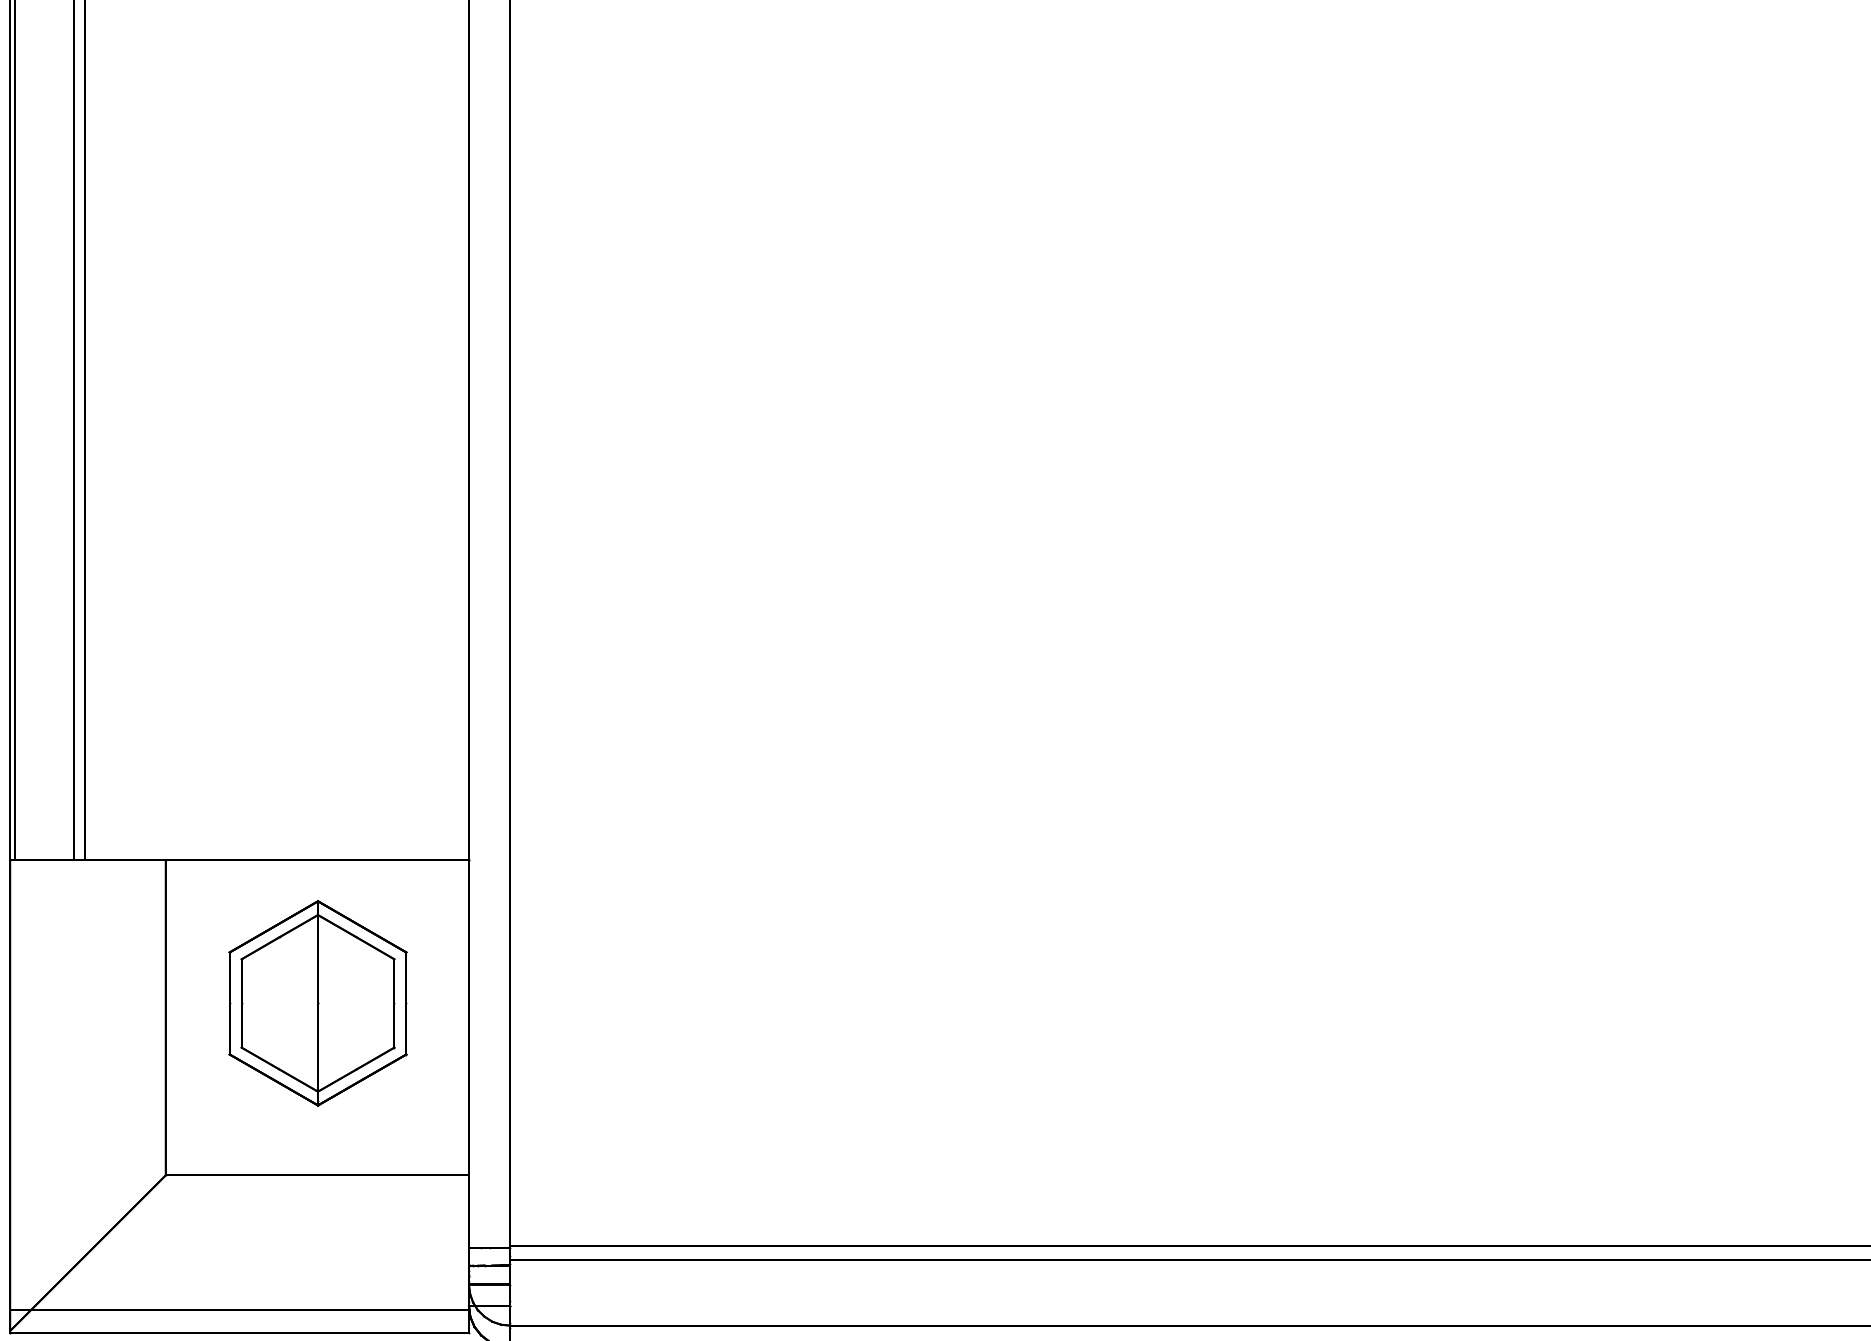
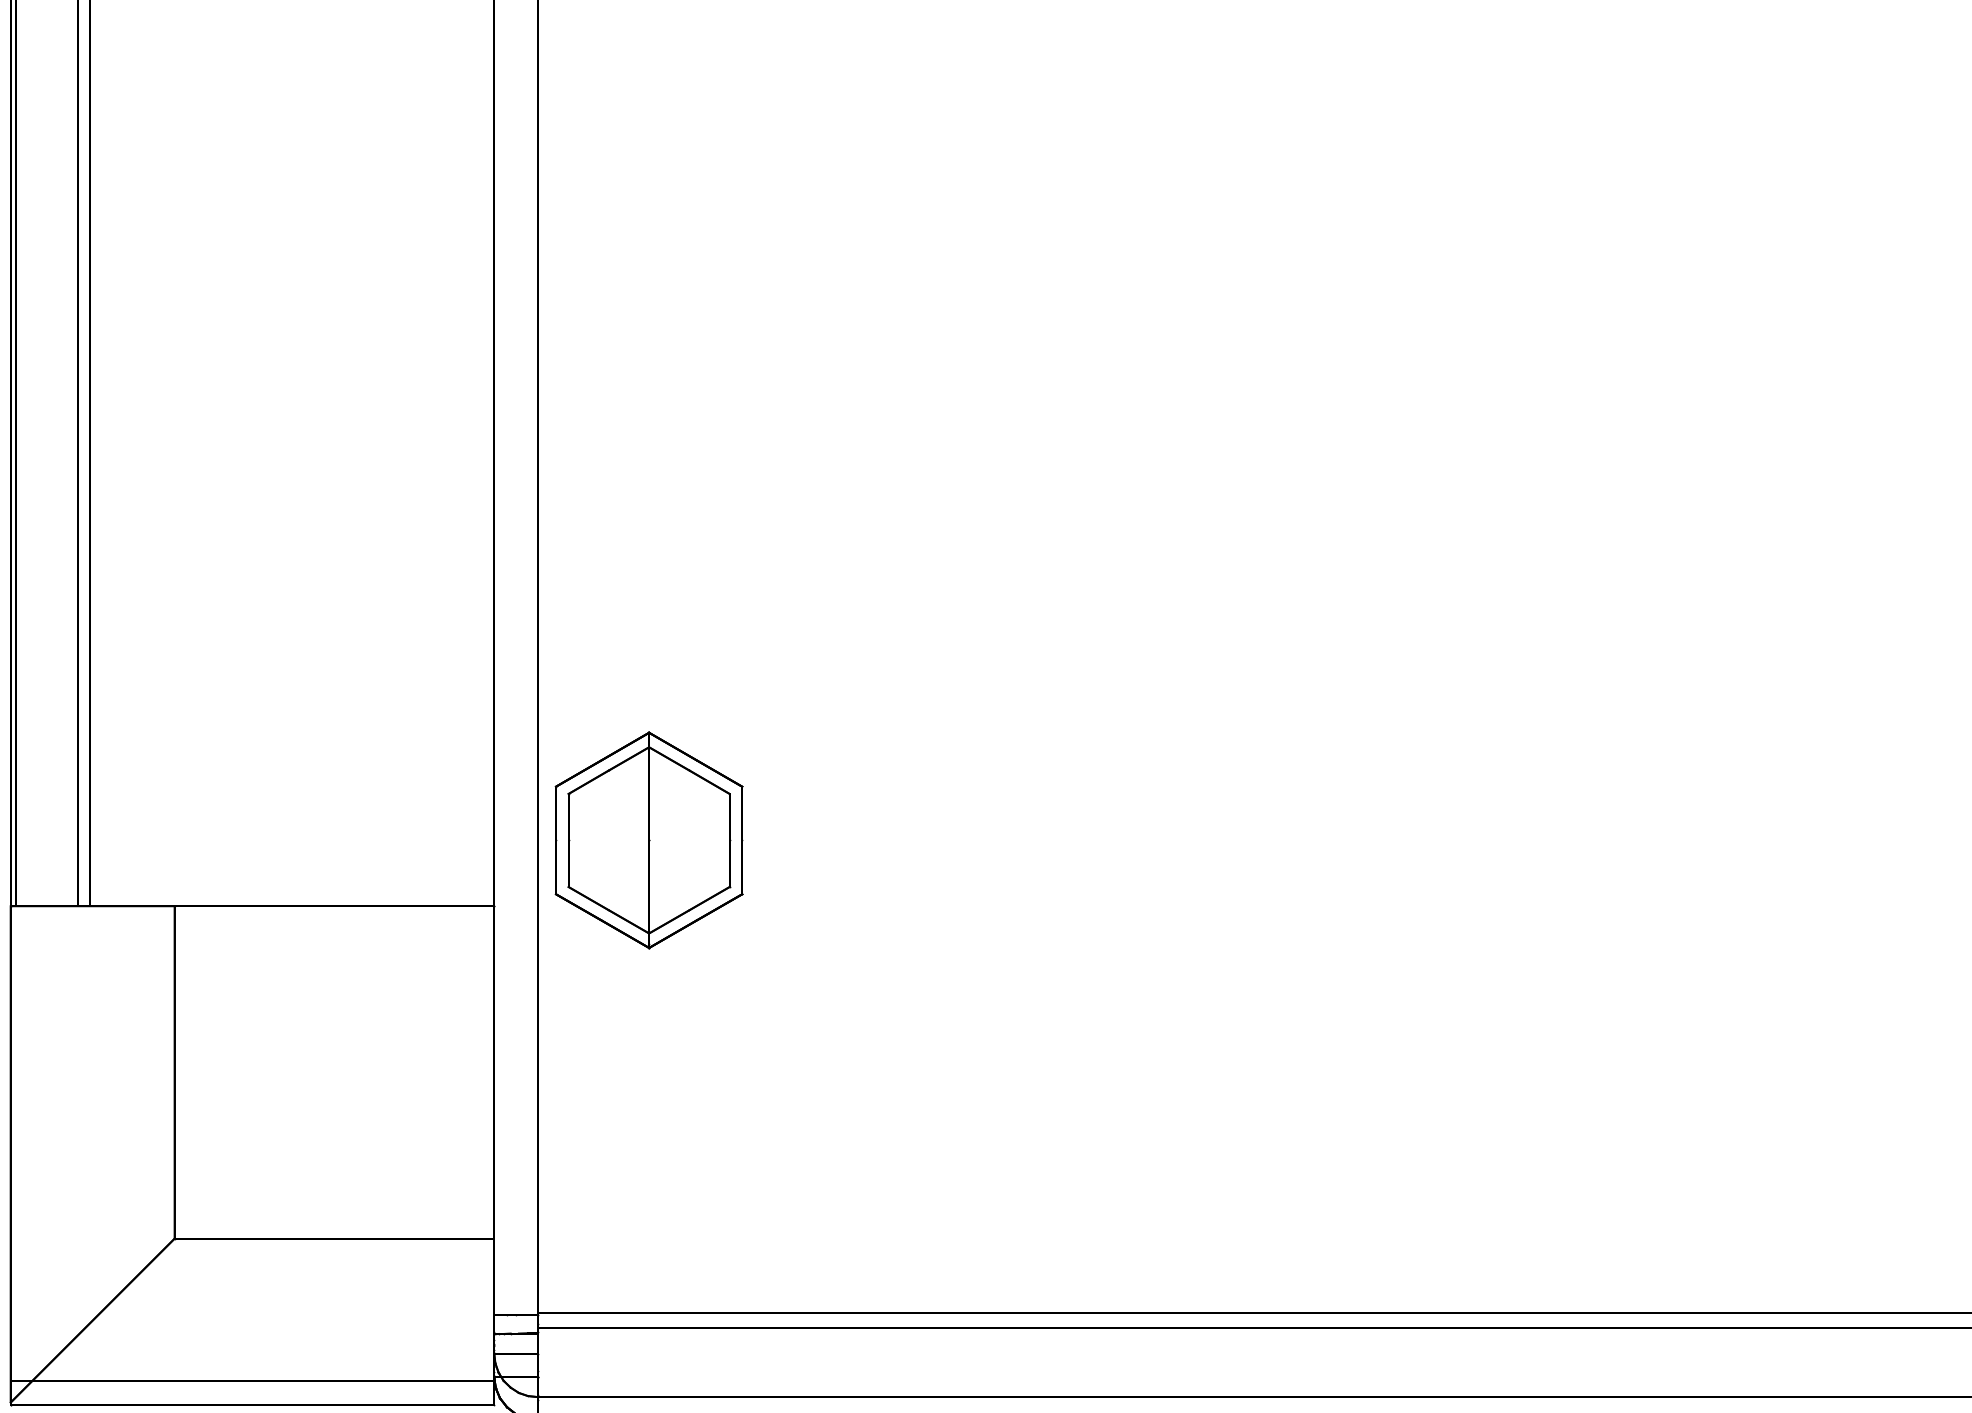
part: (317, 1003) -> (648, 840), moved

